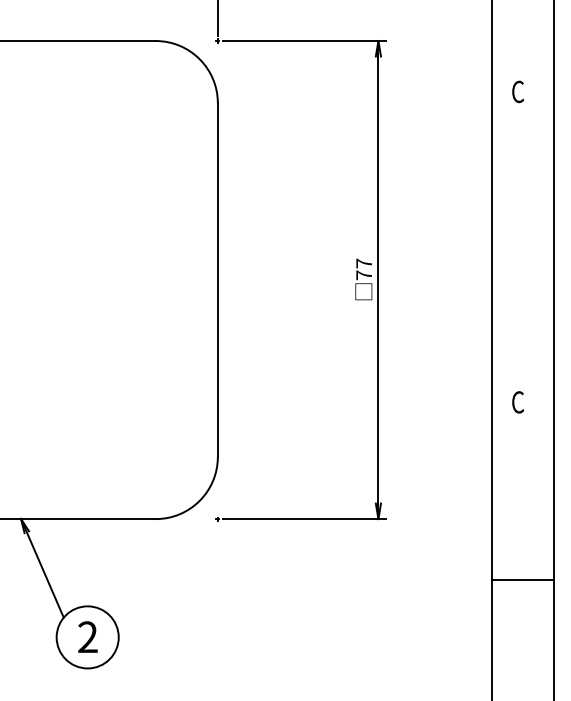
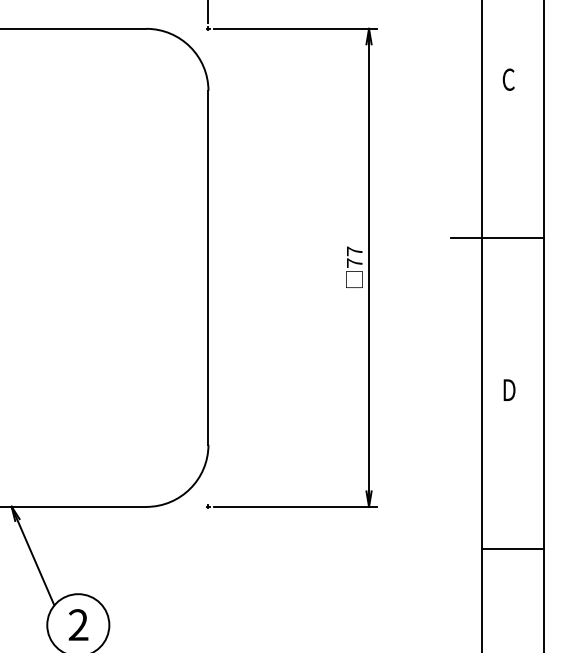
line: (506, 250) -> (497, 238), added
text: (518, 402) -> (509, 390), C -> D
line: (522, 579) -> (513, 548), moved

